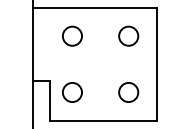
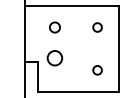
circle: (71, 36) -> (54, 27), size x0.7
circle: (128, 36) -> (97, 27), size x0.6
circle: (71, 92) -> (54, 58), moved
circle: (128, 92) -> (97, 70), size x0.6

